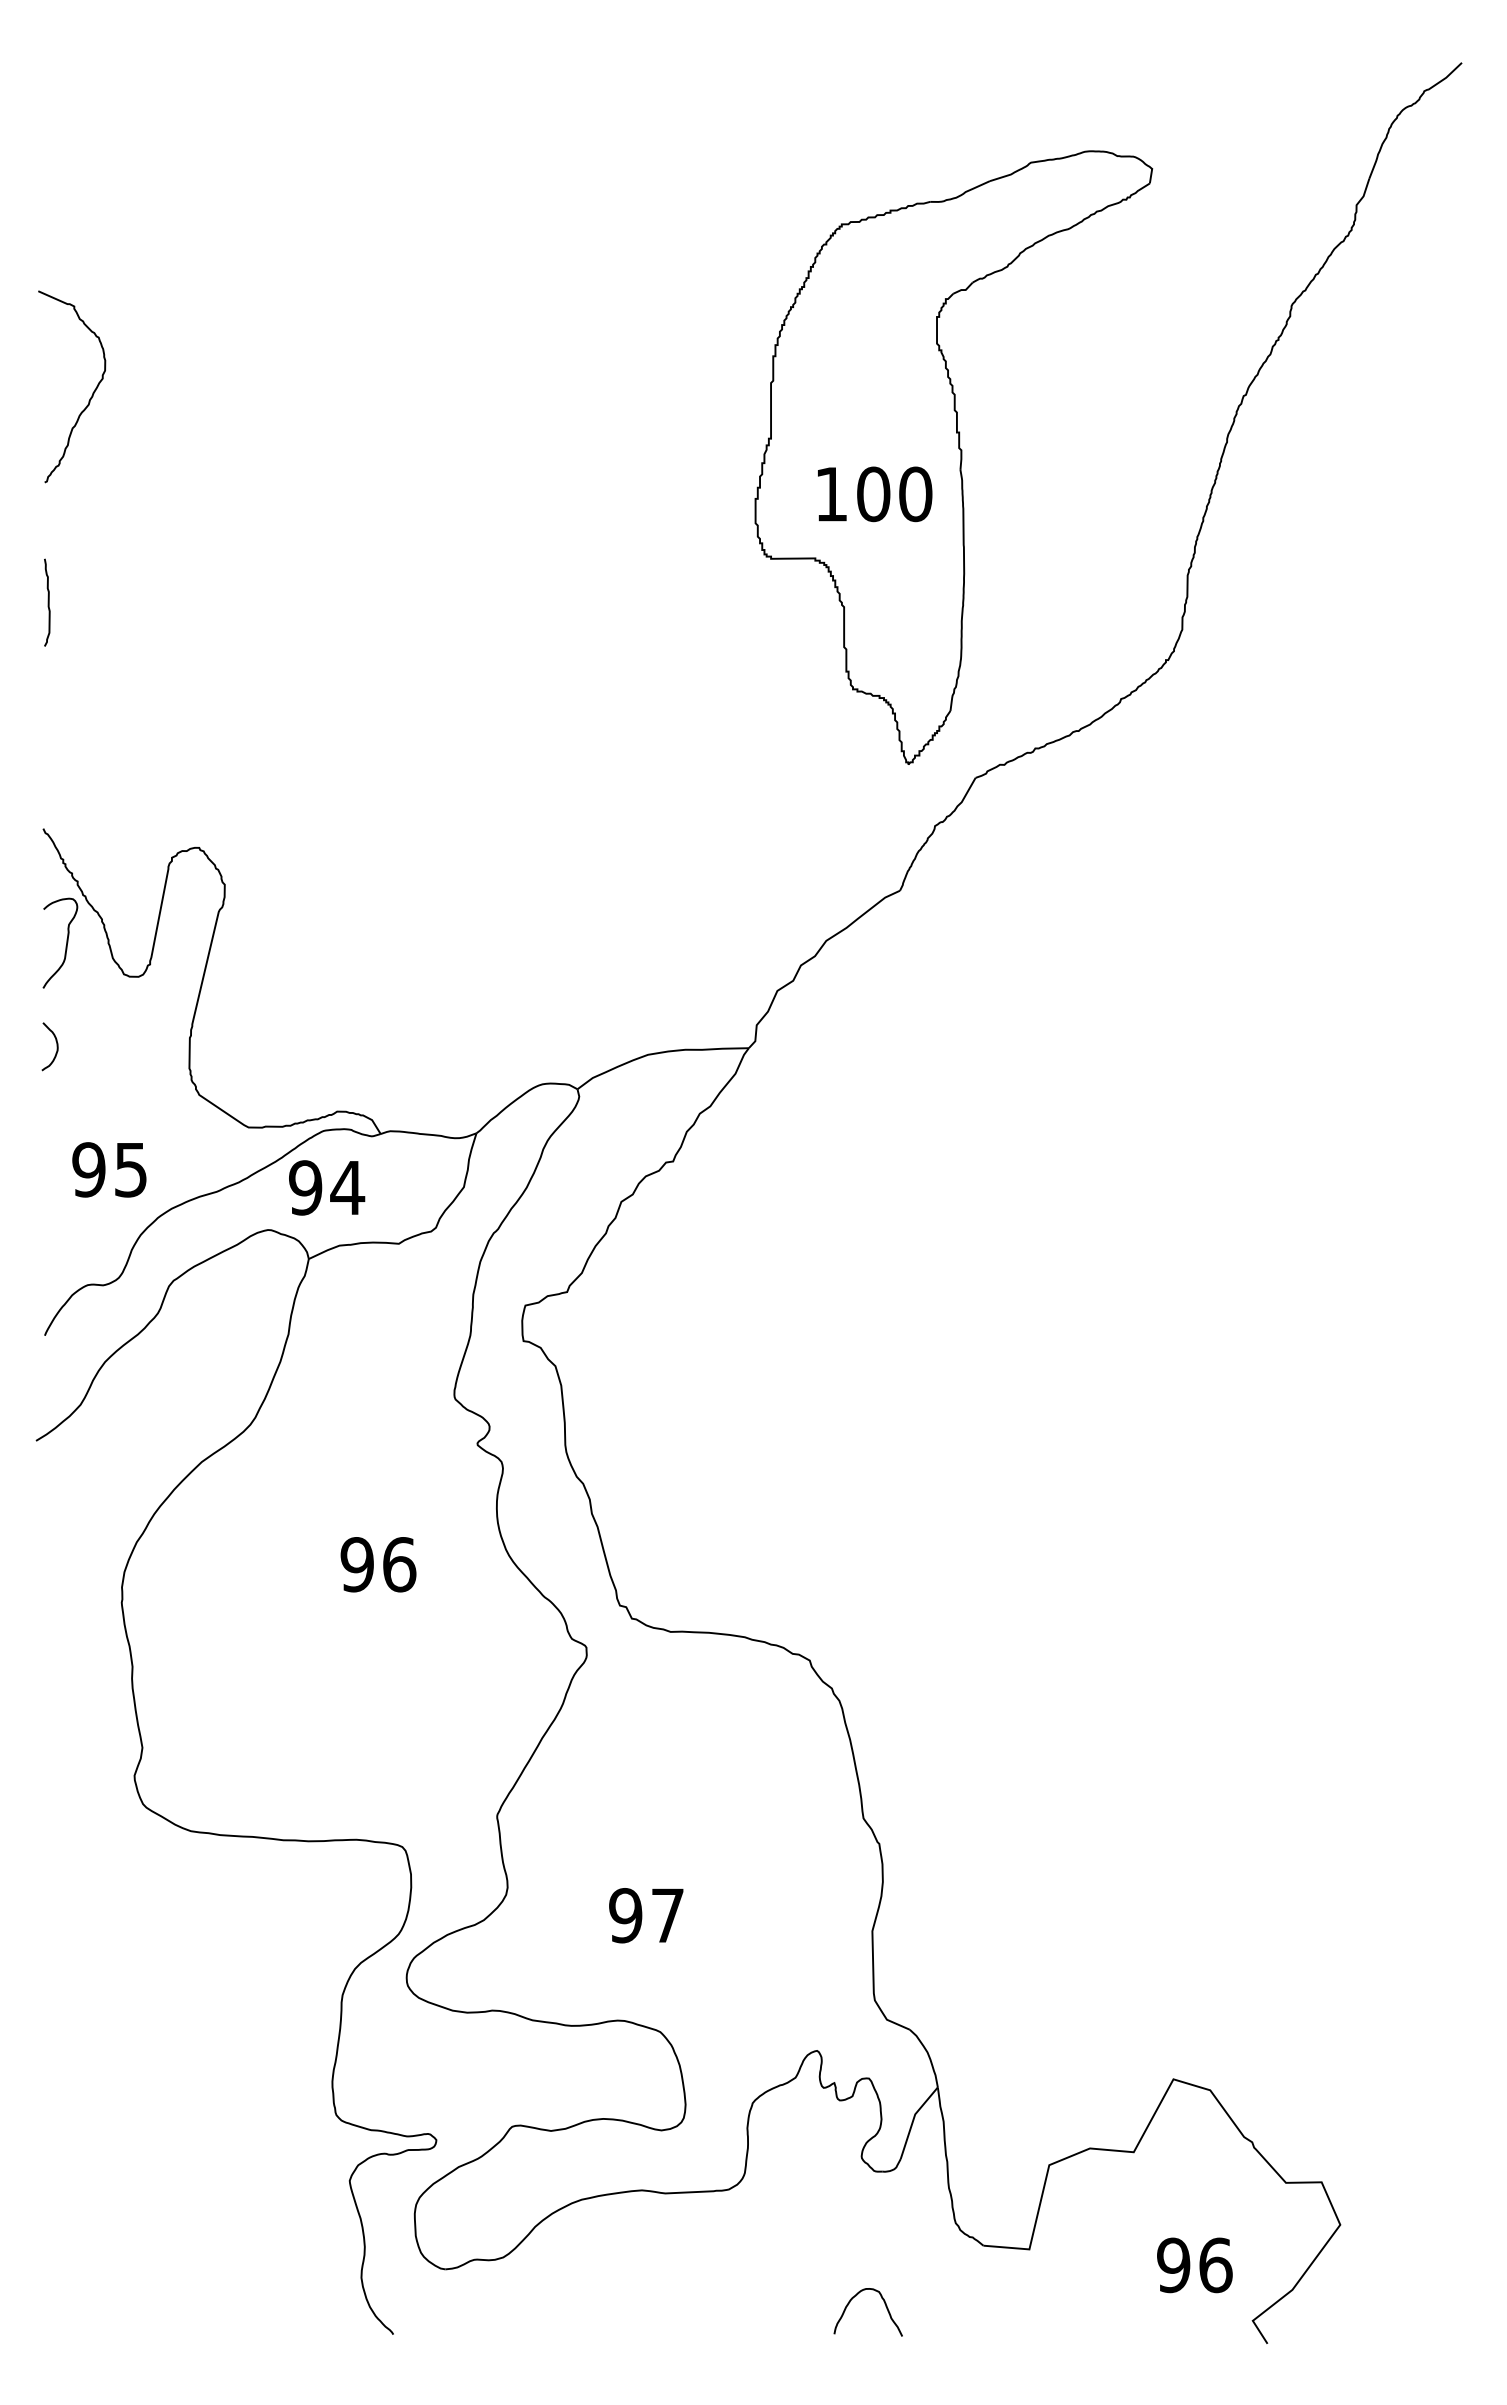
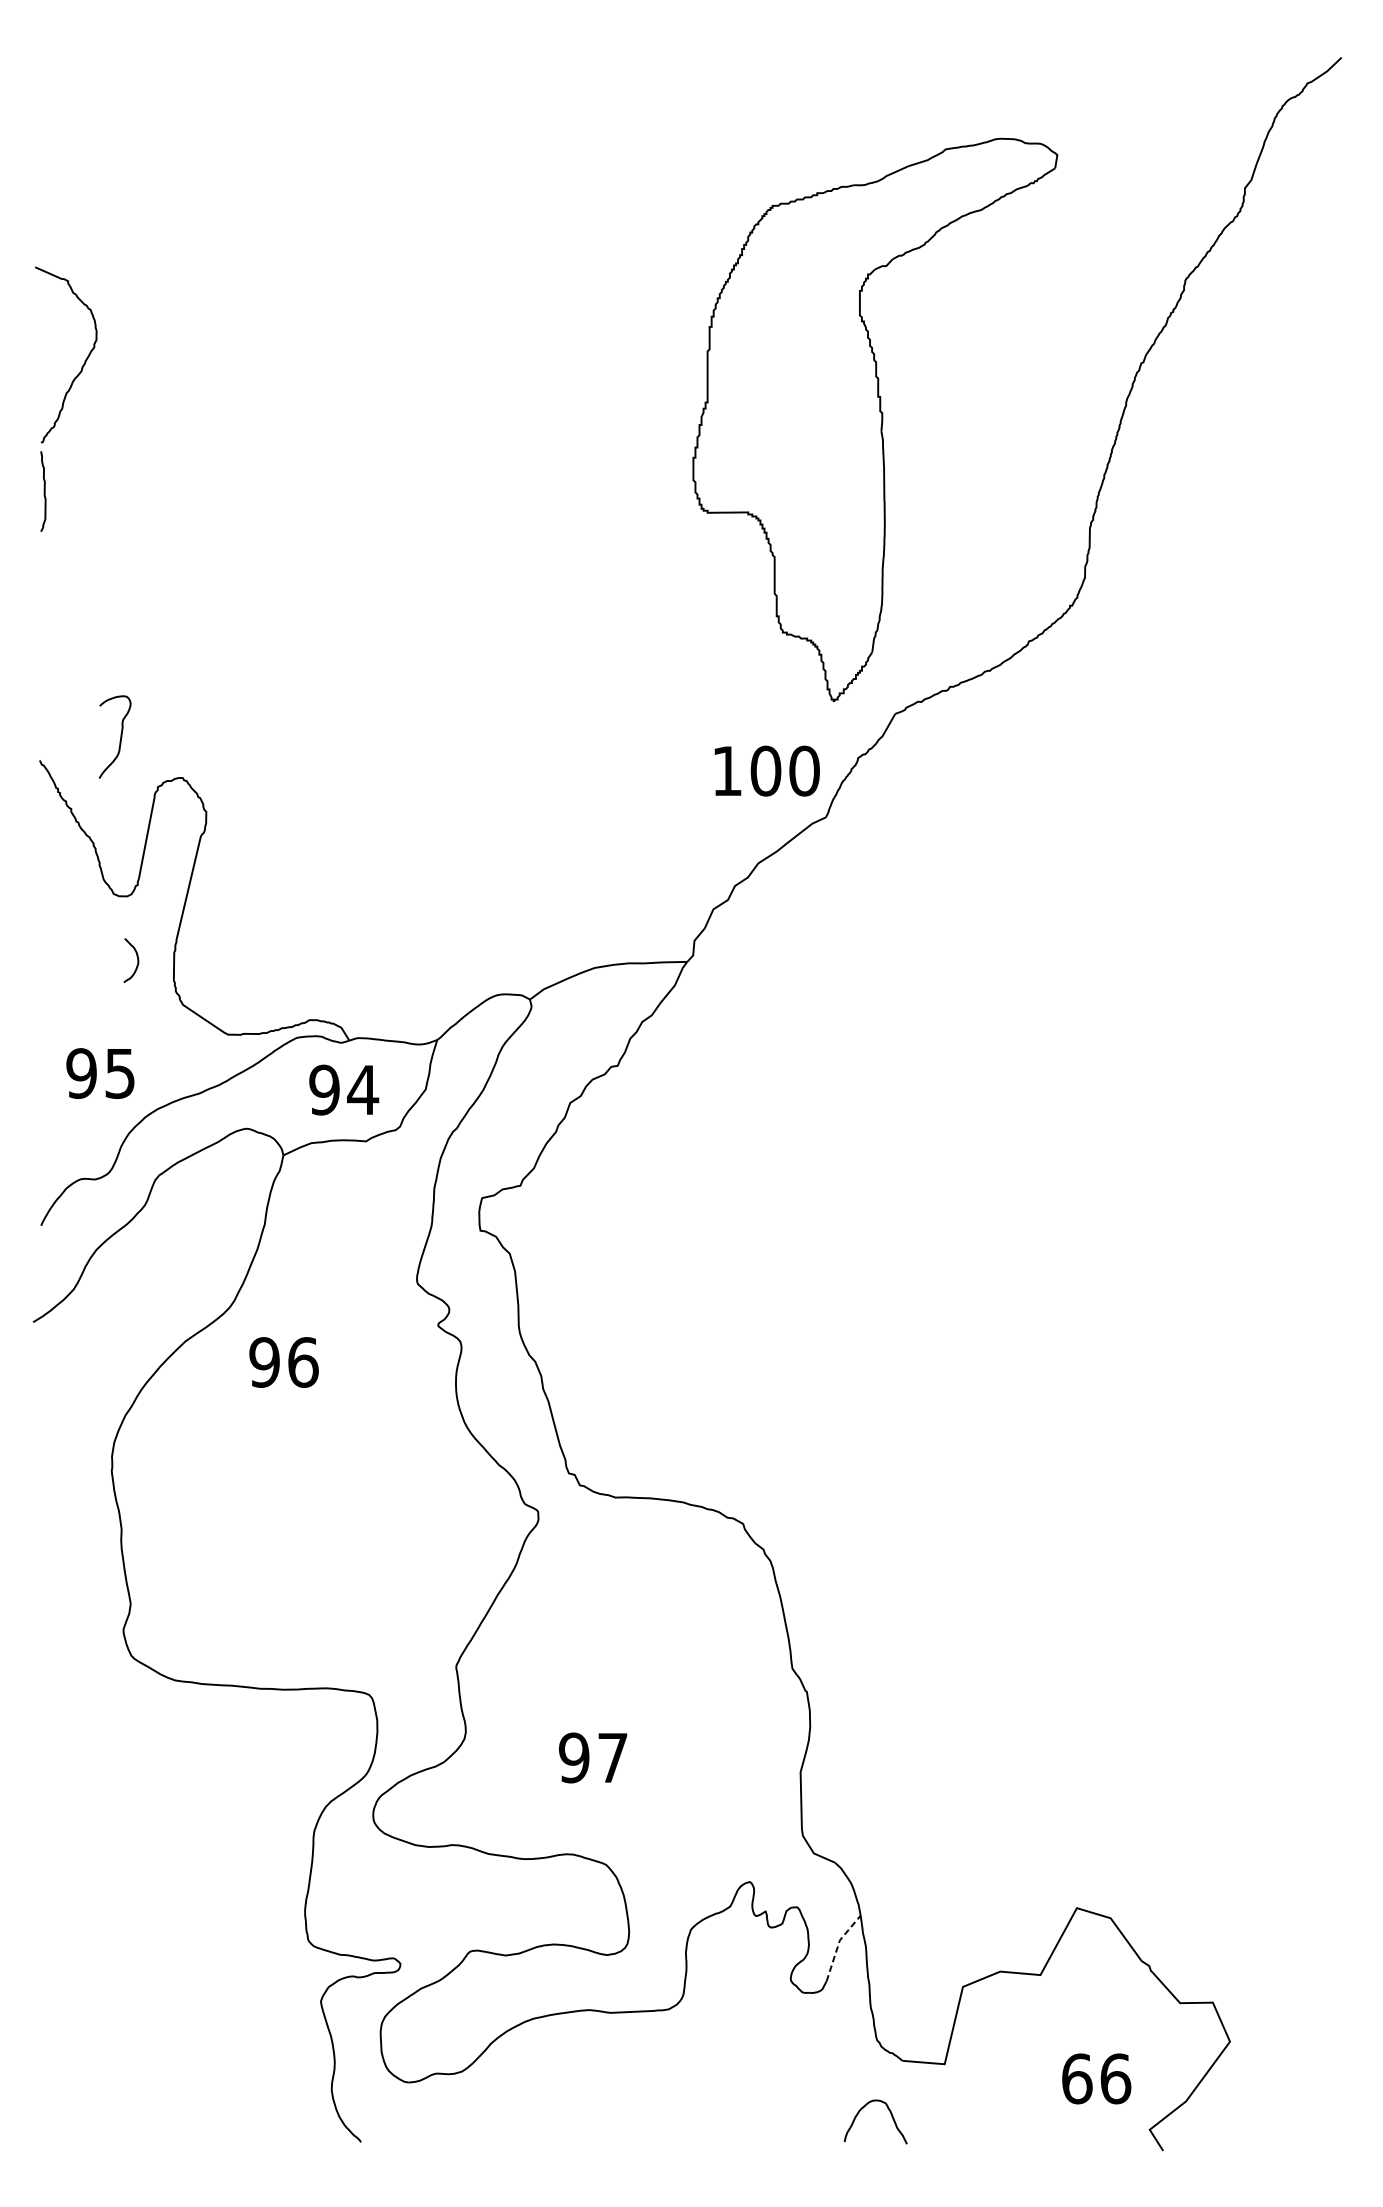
text: (875, 494) -> (767, 771), moved
curve: (47, 602) -> (43, 491), moved
curve: (66, 942) -> (120, 736), moved
curve: (56, 1046) -> (137, 960), moved
text: (327, 1187) -> (344, 1089), moved
text: (378, 1564) -> (284, 1362), moved
line: (913, 2119) -> (838, 1945), solid -> dashed
text: (1173, 2265) -> (1076, 2079), 96 -> 66
curve: (884, 2304) -> (890, 2114), moved

